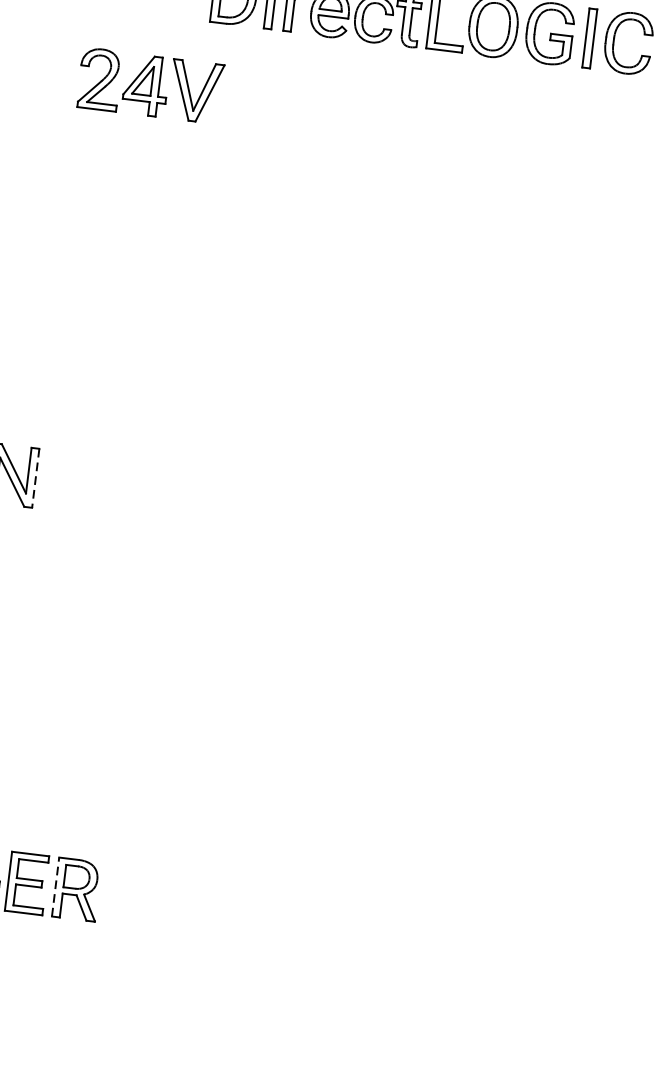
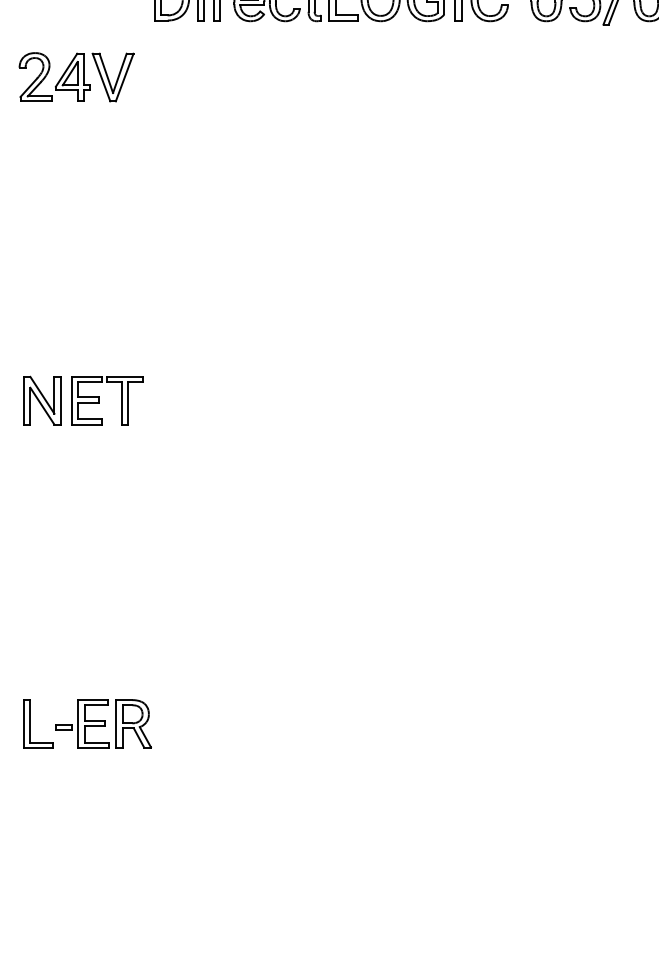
part: (150, 86) -> (76, 77), moved
line: (35, 477) -> (60, 400), dashed -> solid
part: (83, 483) -> (99, 400), added
line: (55, 886) -> (116, 723), dashed -> solid

